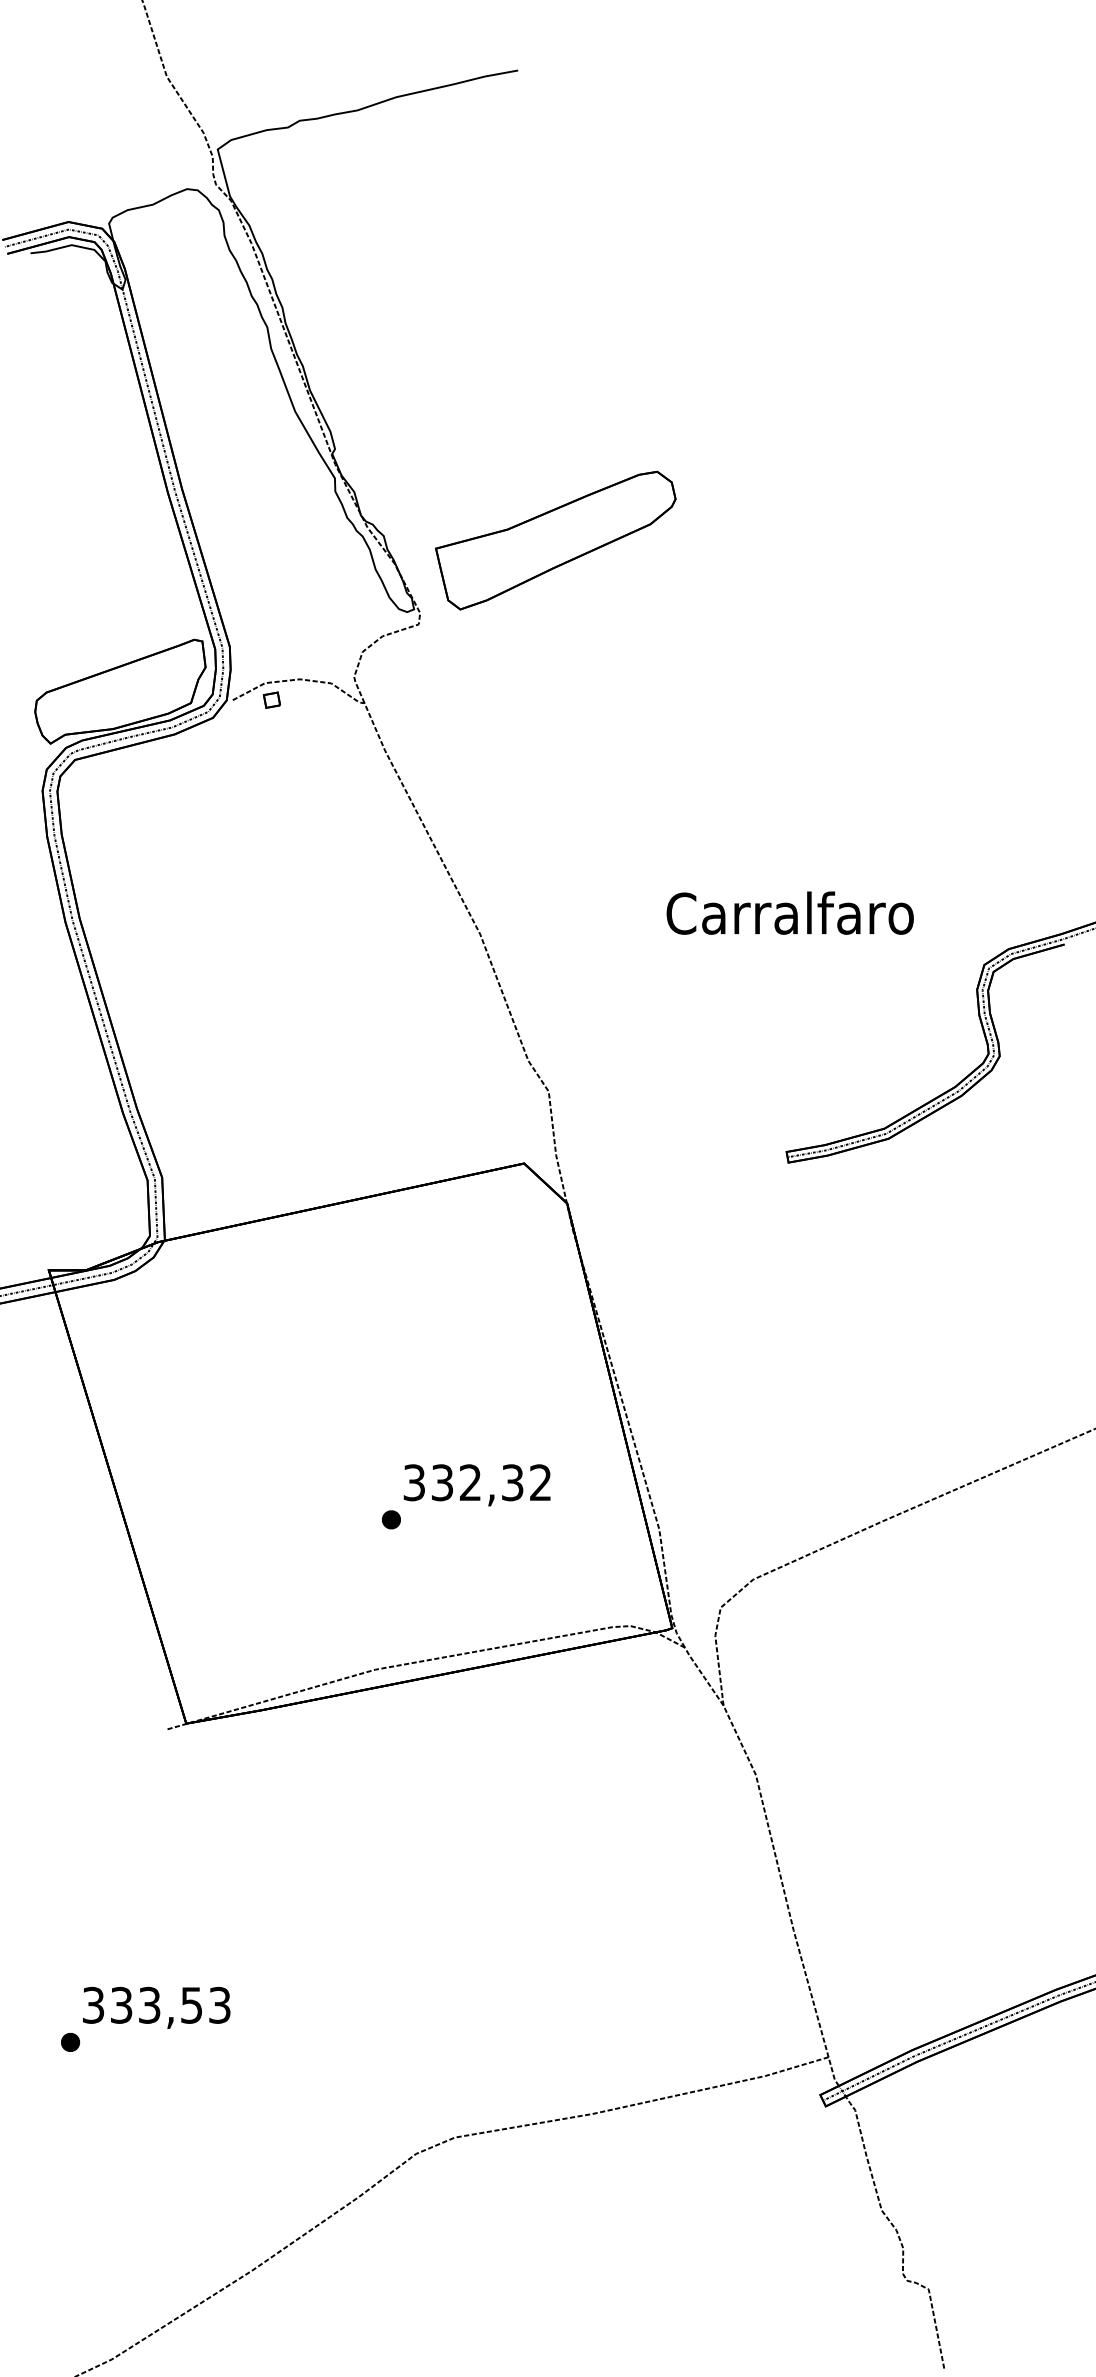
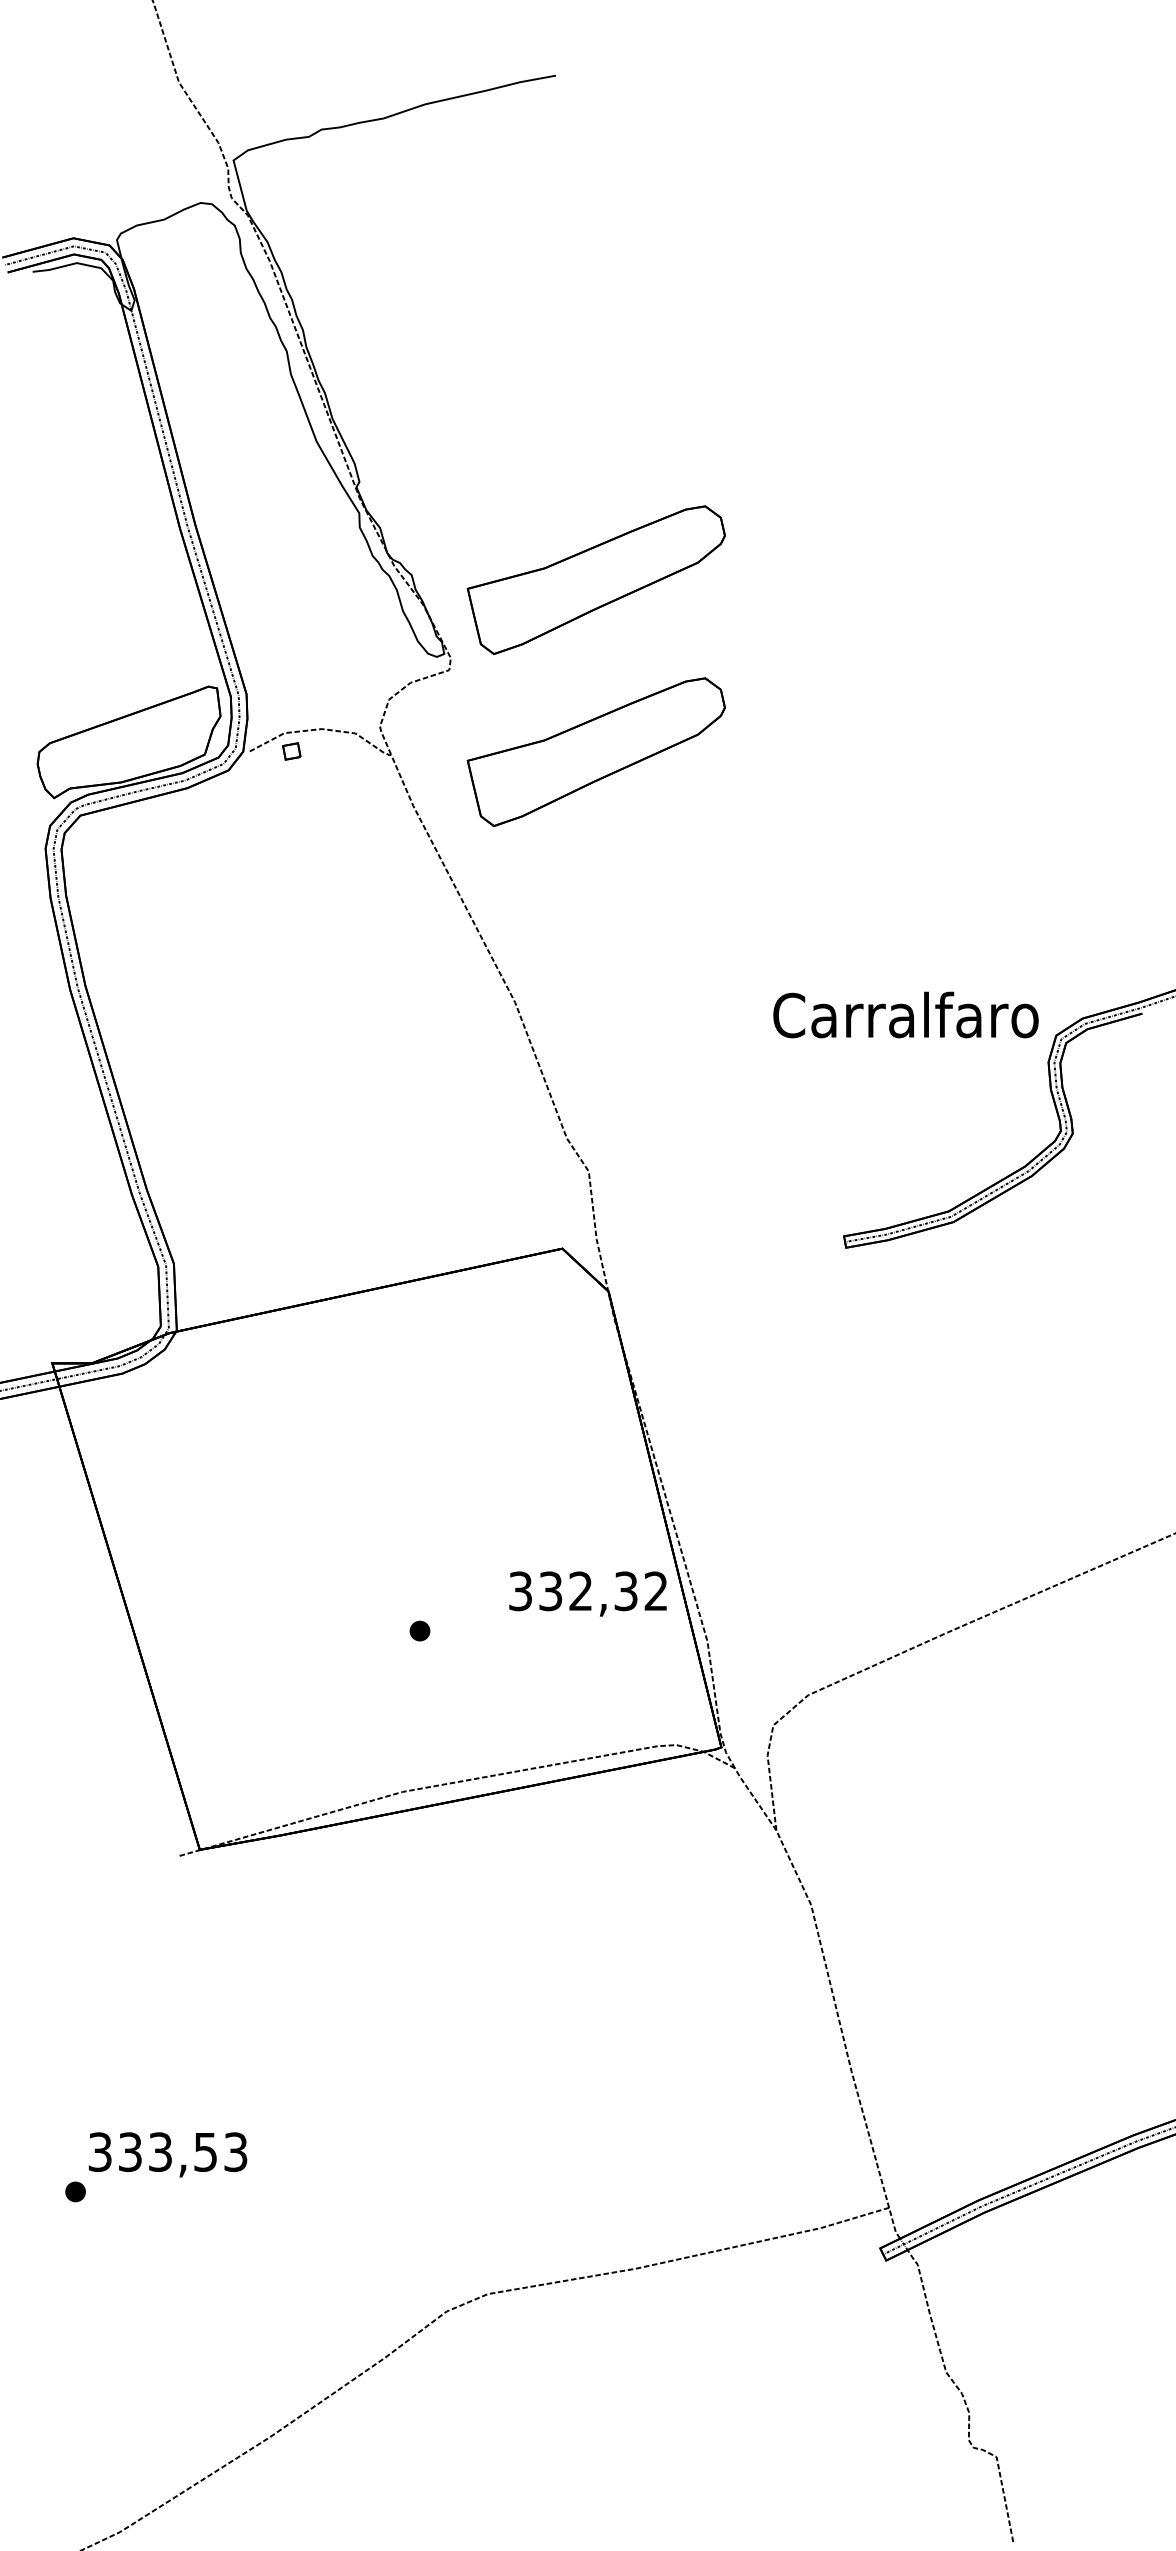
part: (554, 700) -> (595, 751), added
text: (789, 912) -> (905, 1014), moved
text: (476, 1484) -> (587, 1593), moved

